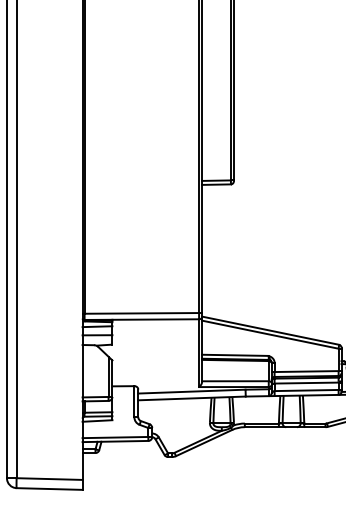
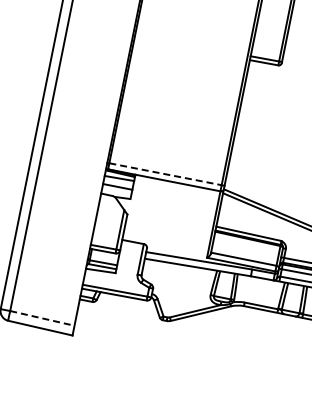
line: (142, 313) -> (166, 174), solid -> dashed
line: (49, 479) -> (42, 318), solid -> dashed

